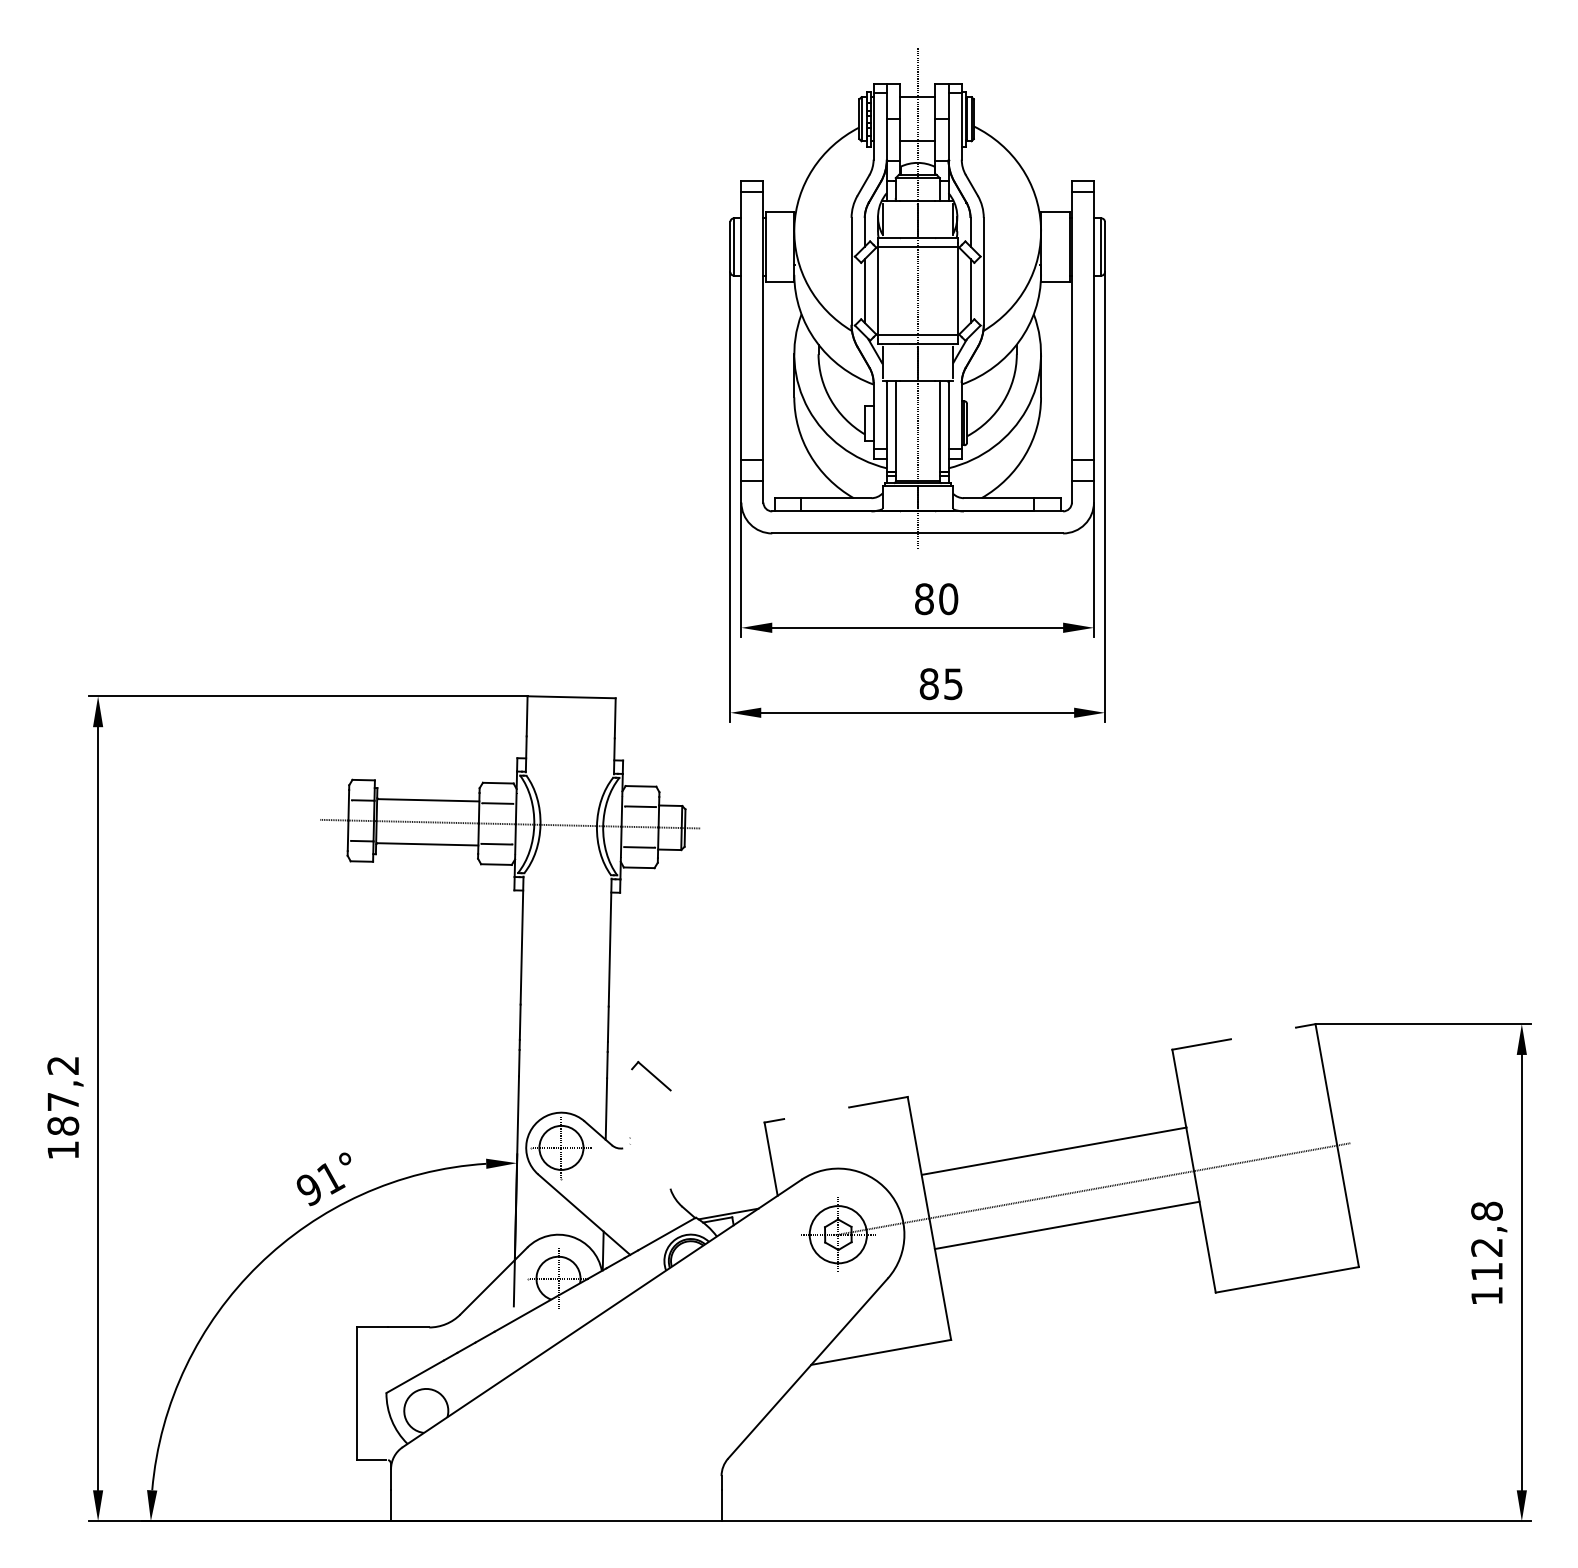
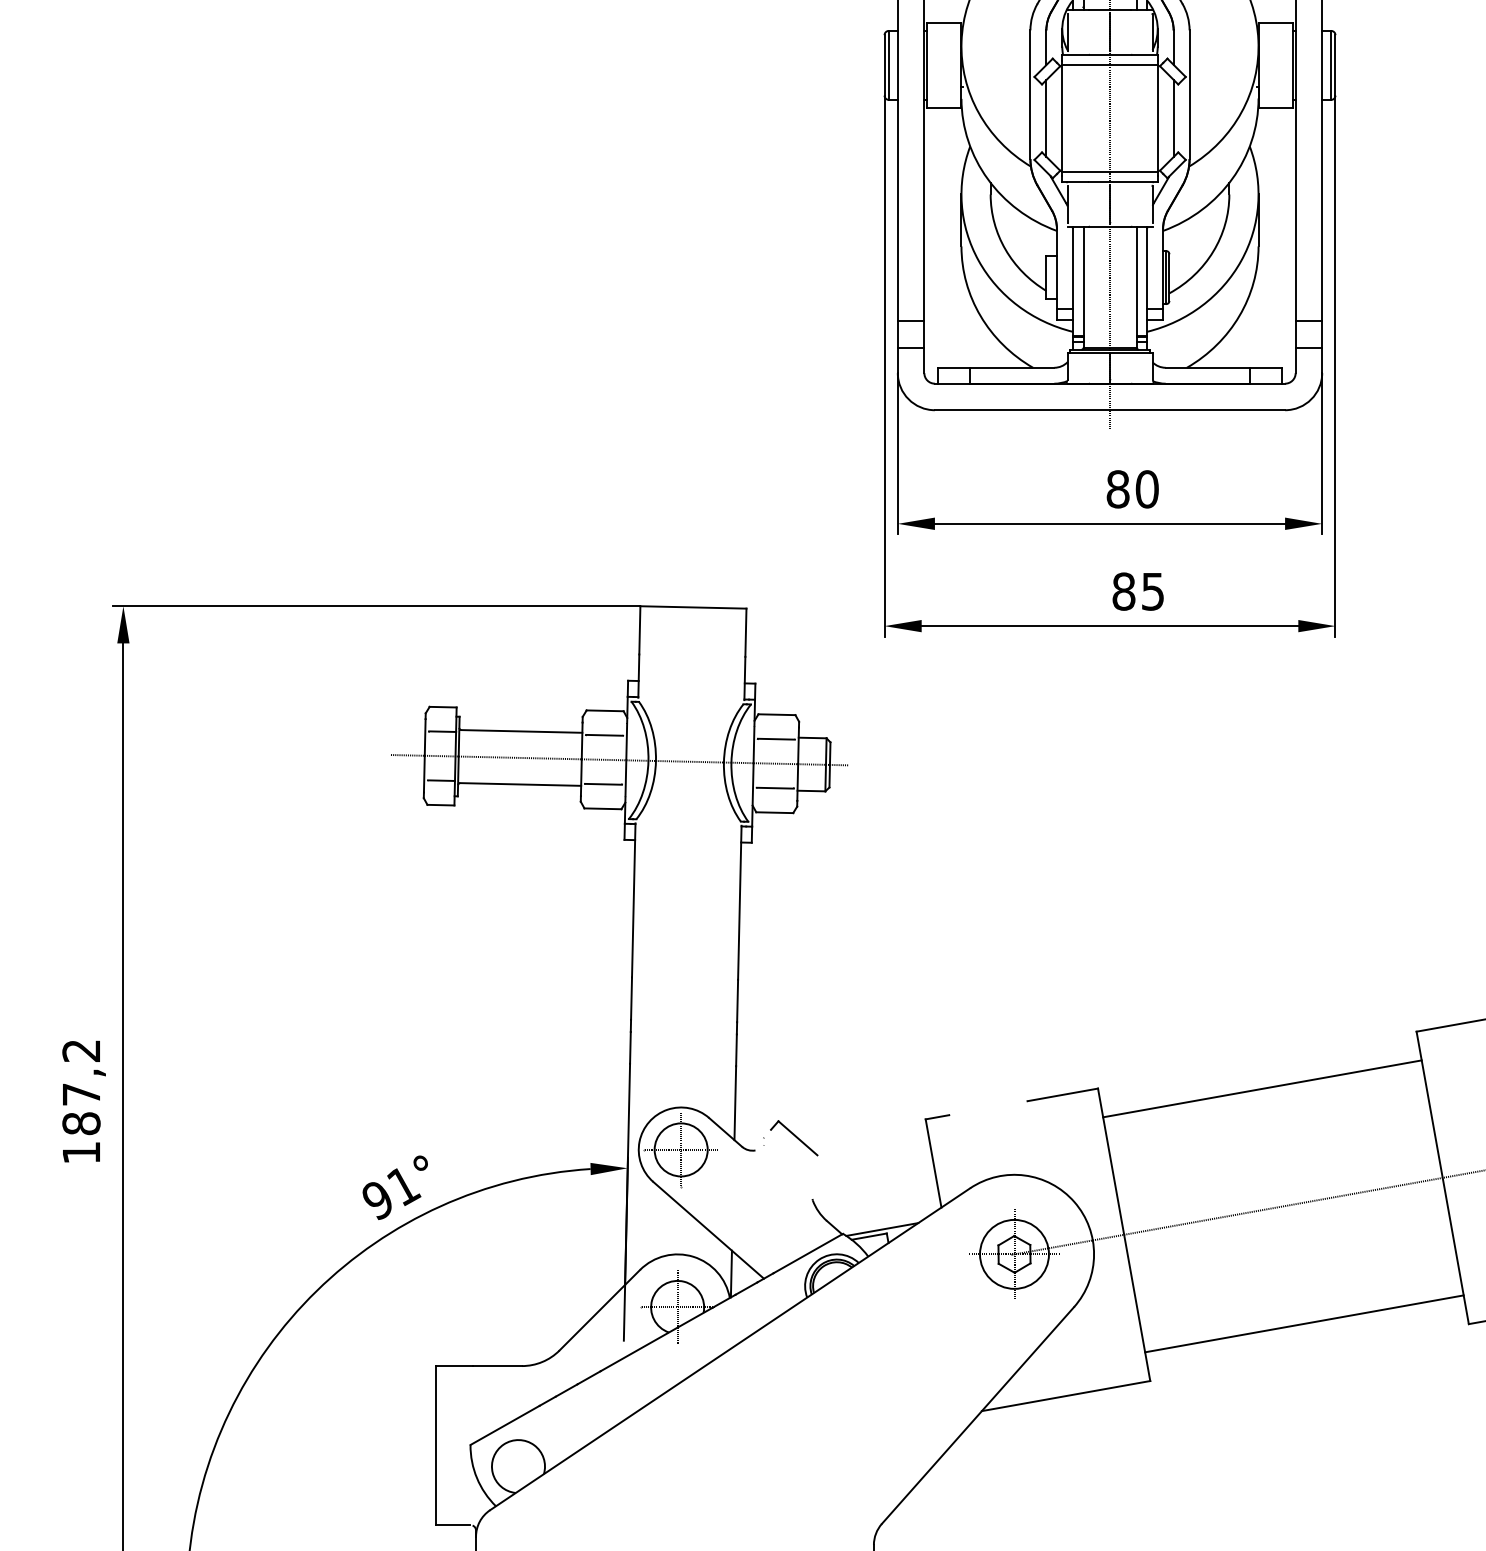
part: (651, 1076) -> (794, 1138), moved
line: (1054, 1150) -> (1262, 1088), moved
line: (1066, 1225) -> (1303, 1323), moved

